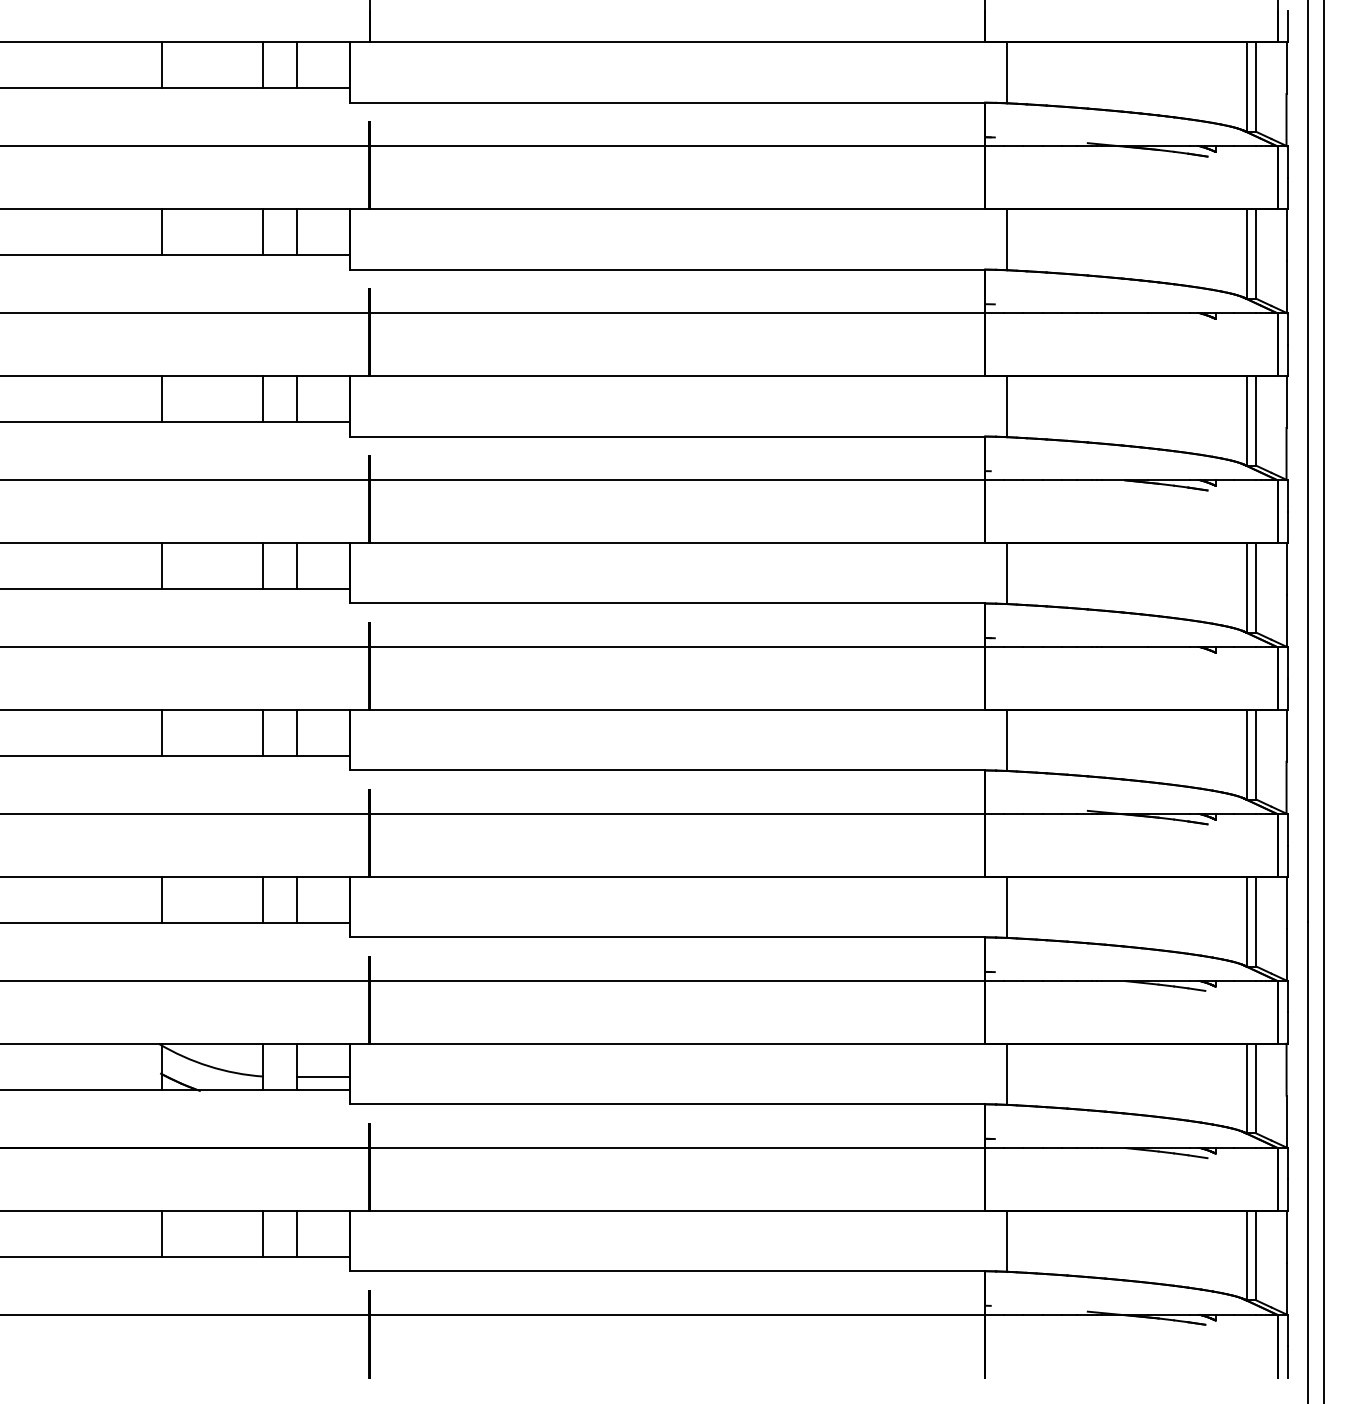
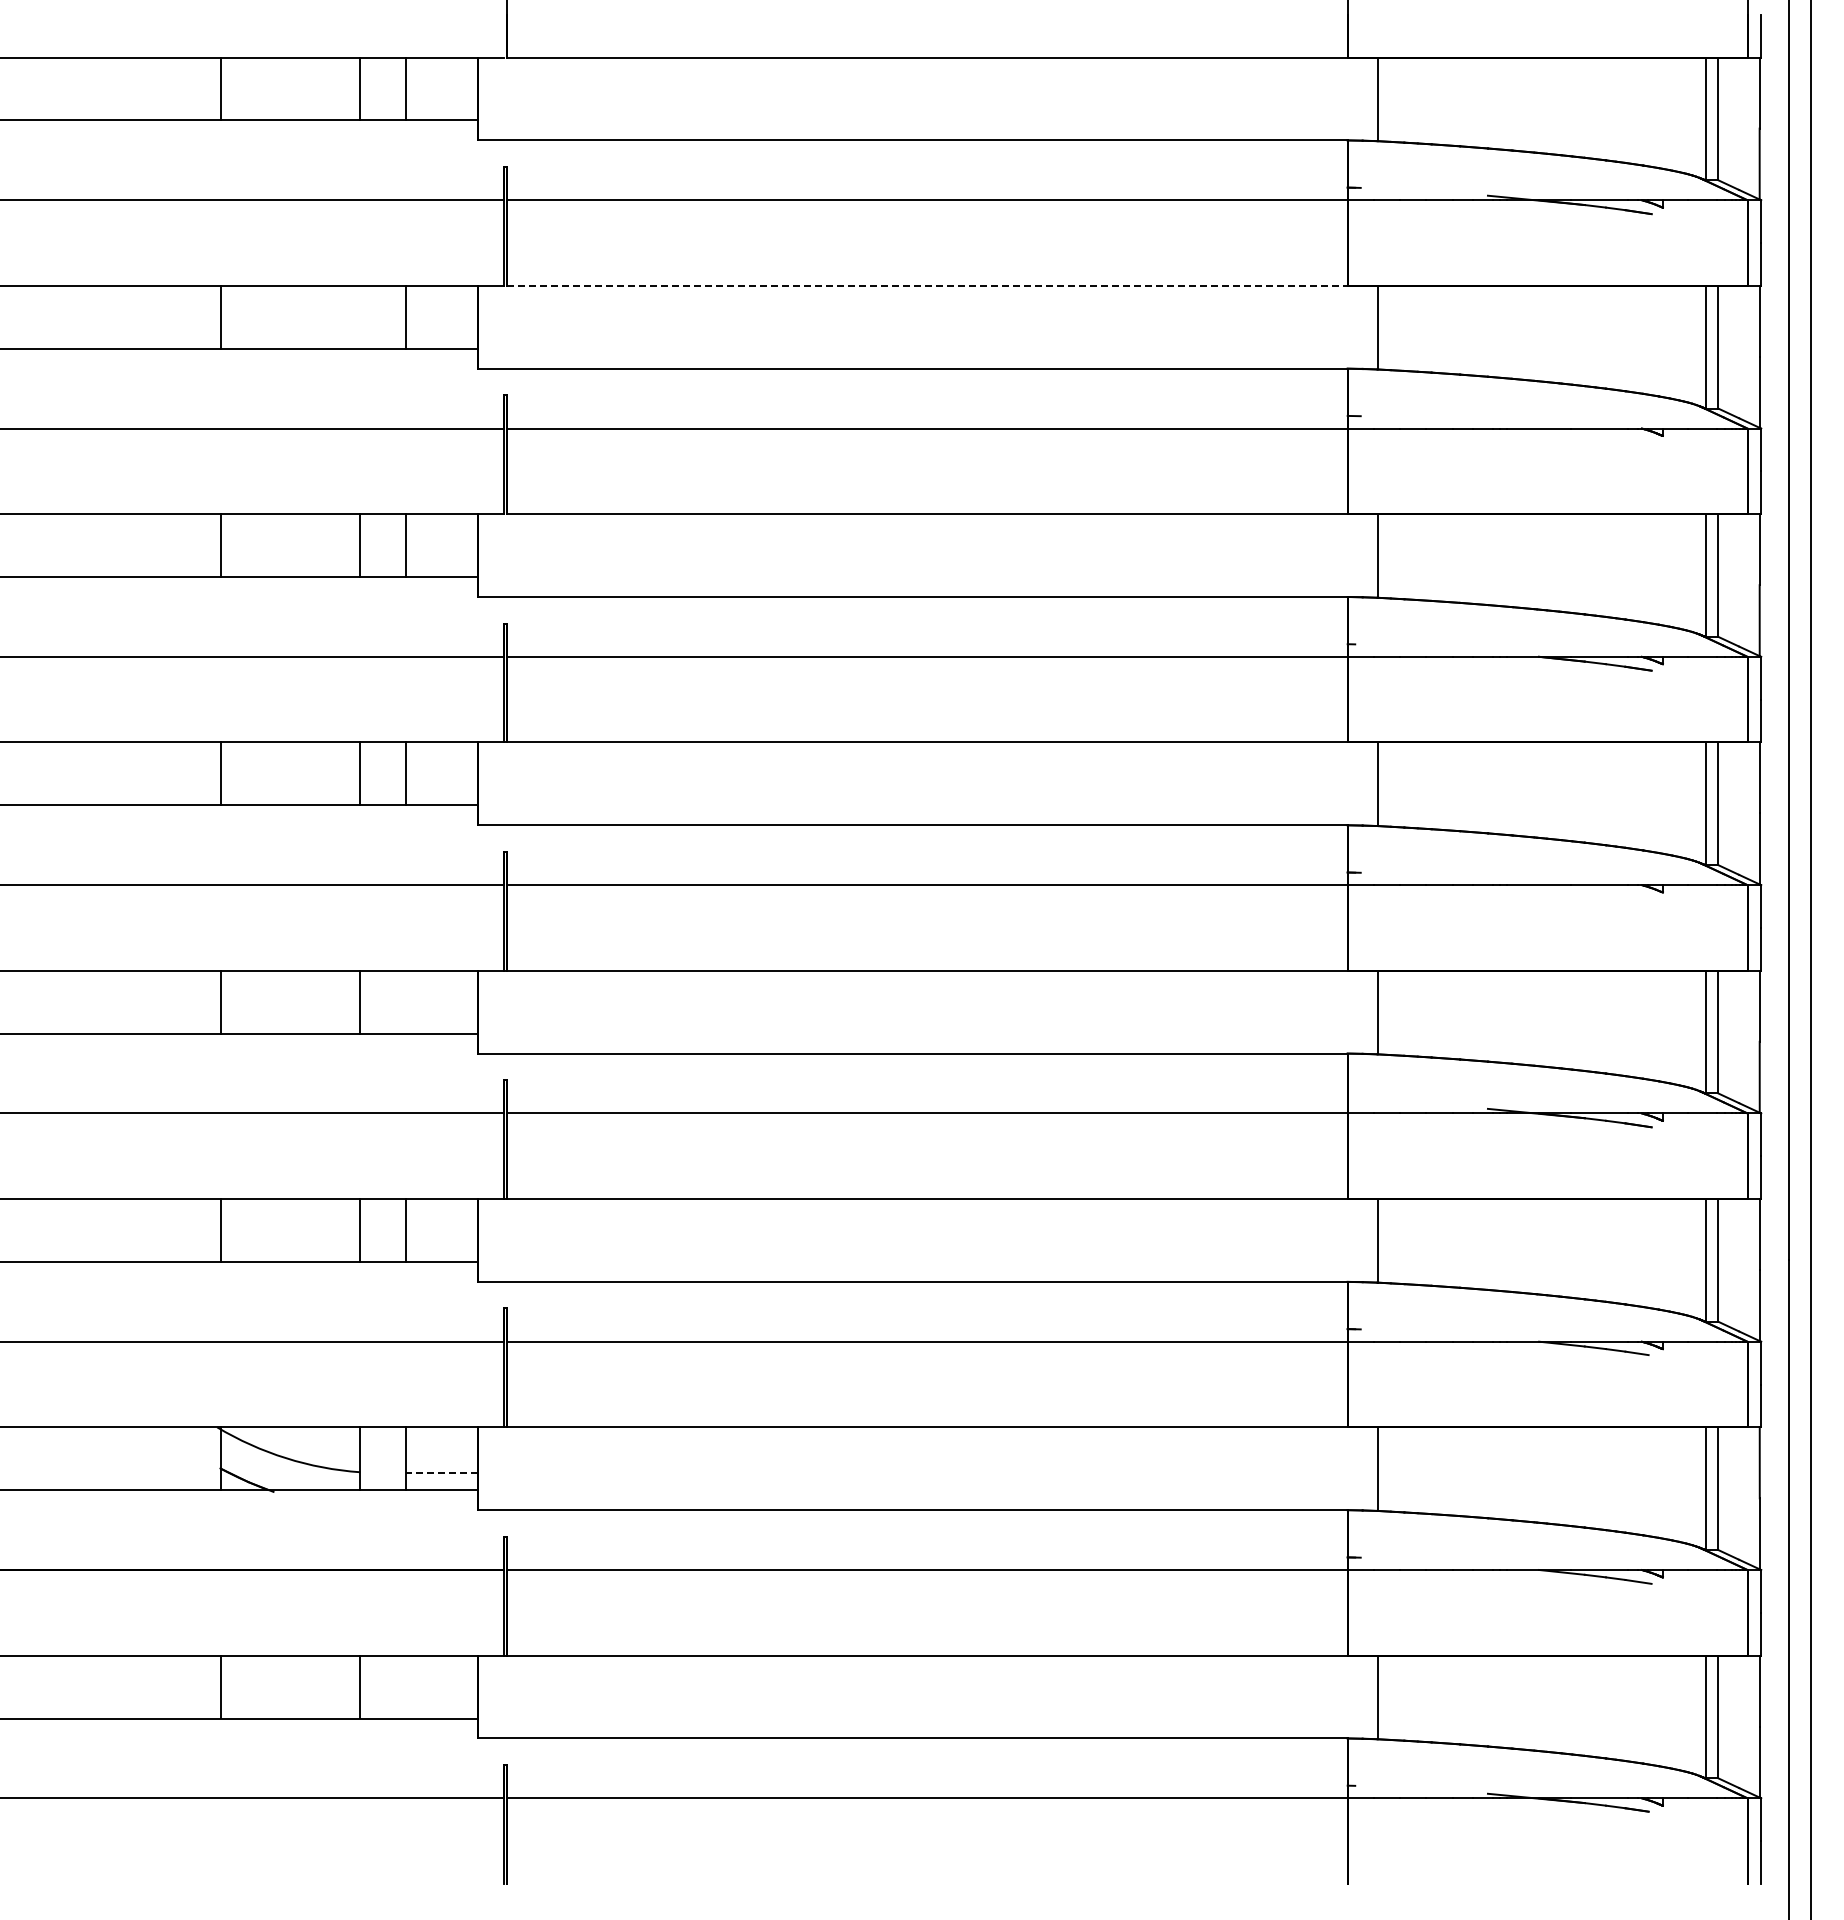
line: (678, 208) -> (927, 285), solid -> dashed
line: (263, 231) -> (360, 316), removed
line: (296, 732) -> (405, 1001), removed
line: (322, 1077) -> (441, 1473), solid -> dashed
line: (296, 1233) -> (405, 1686), removed

